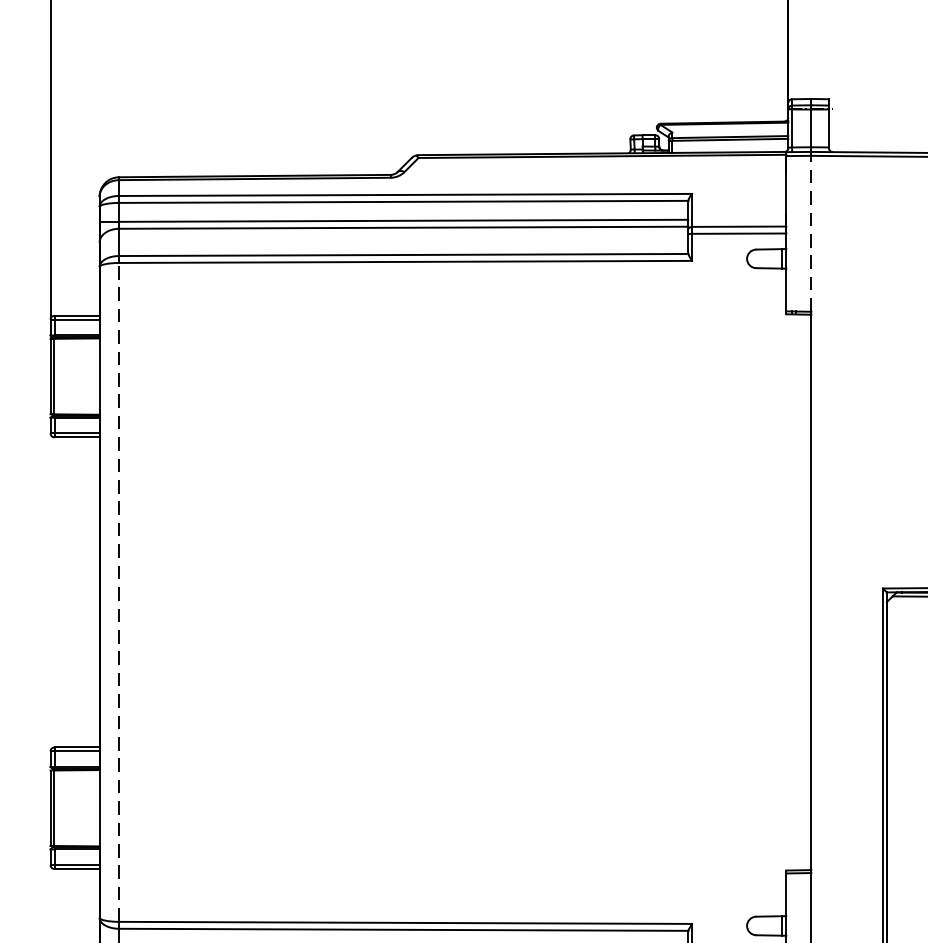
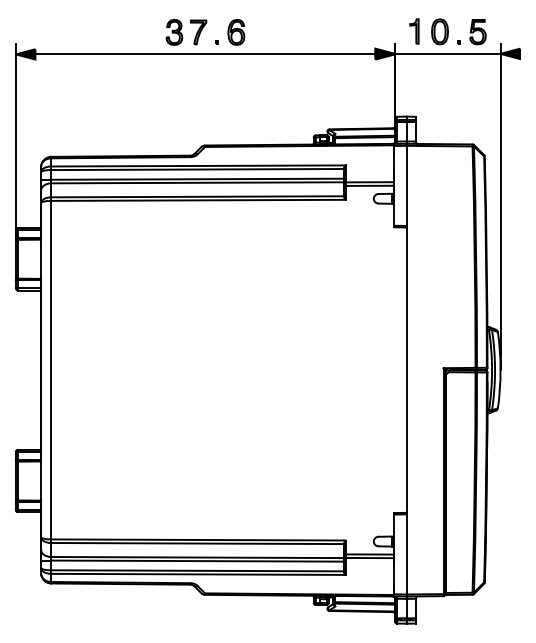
line: (810, 232) -> (406, 185), dashed -> solid
line: (119, 591) -> (51, 369), dashed -> solid

